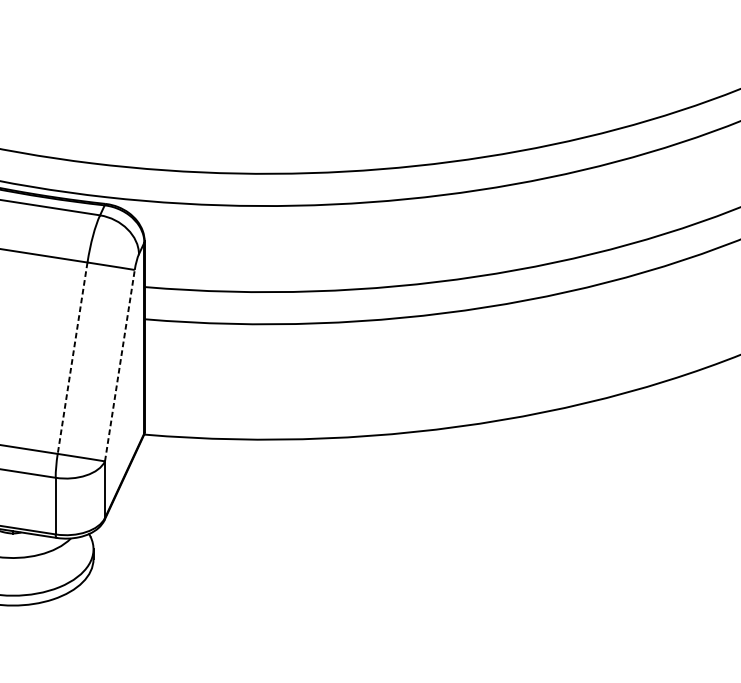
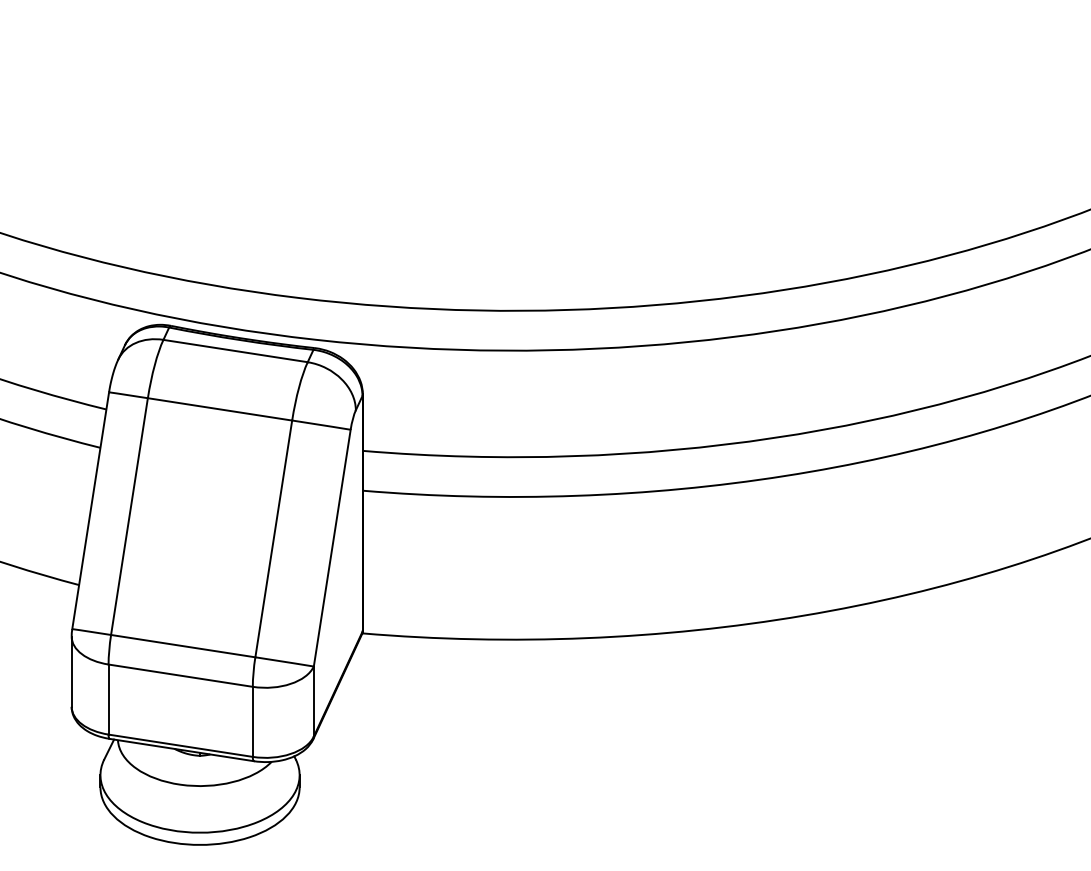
line: (72, 357) -> (273, 538), dashed -> solid
line: (120, 365) -> (332, 548), dashed -> solid

